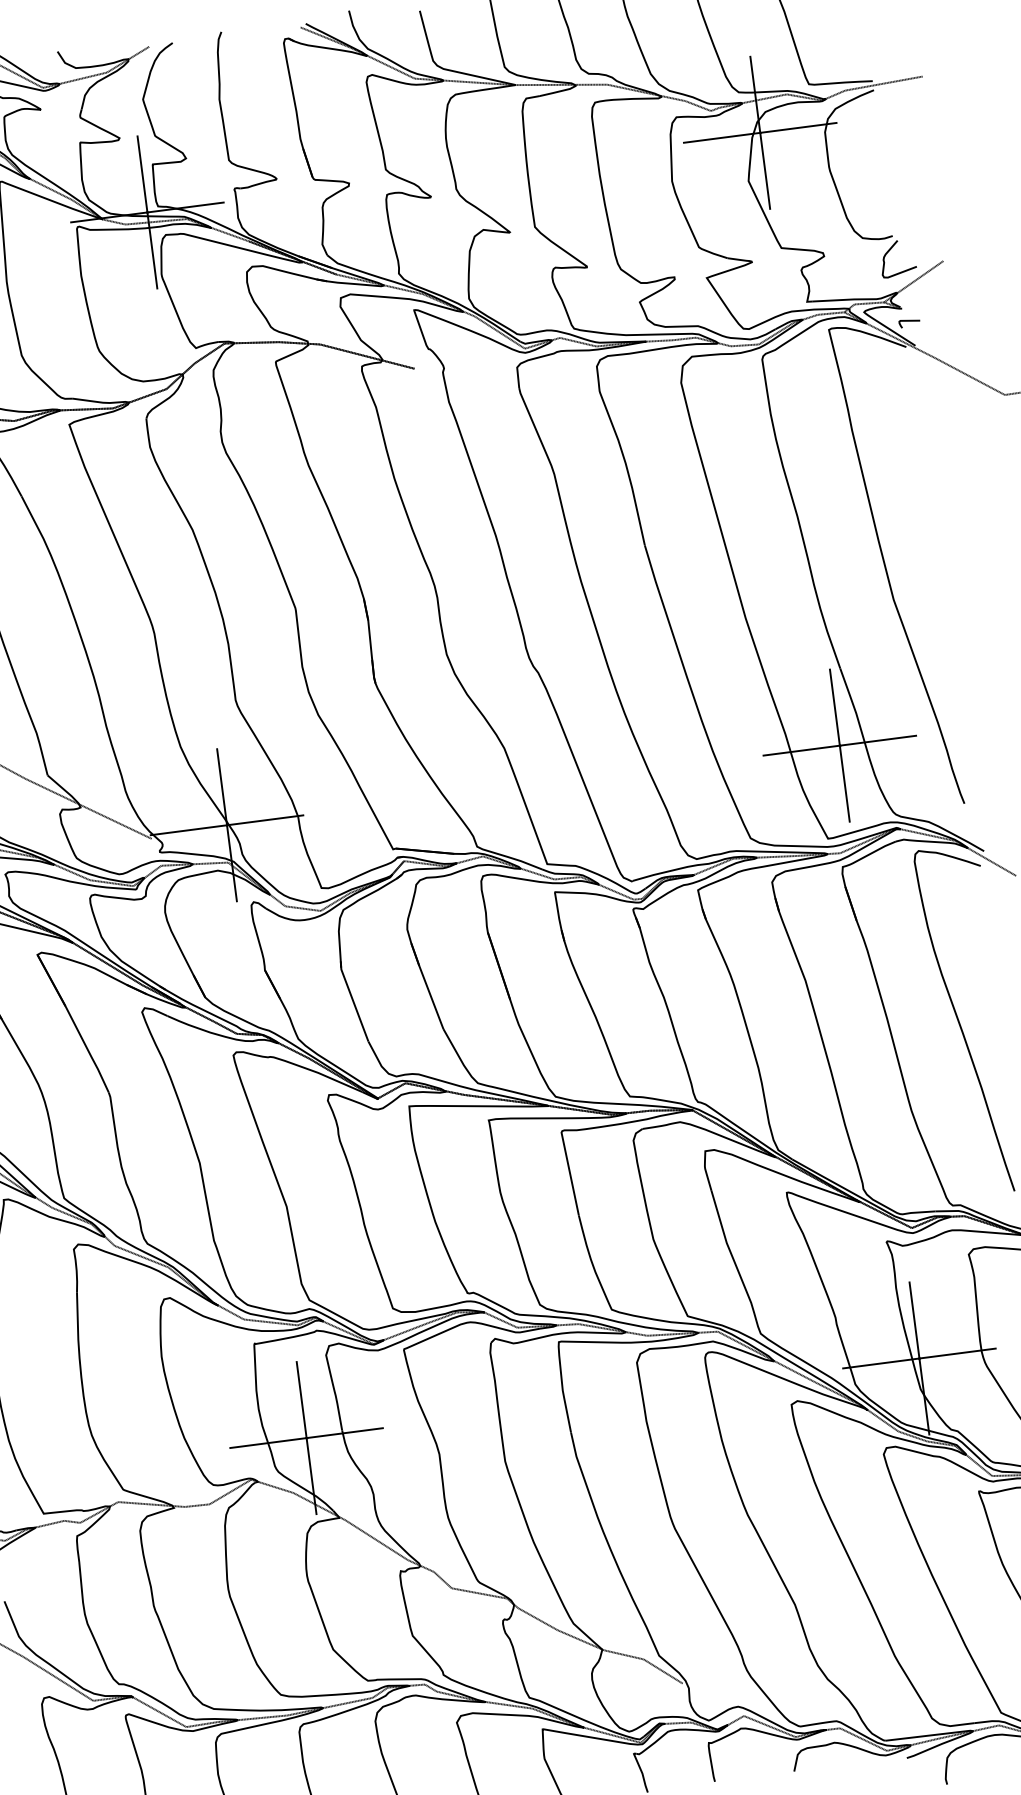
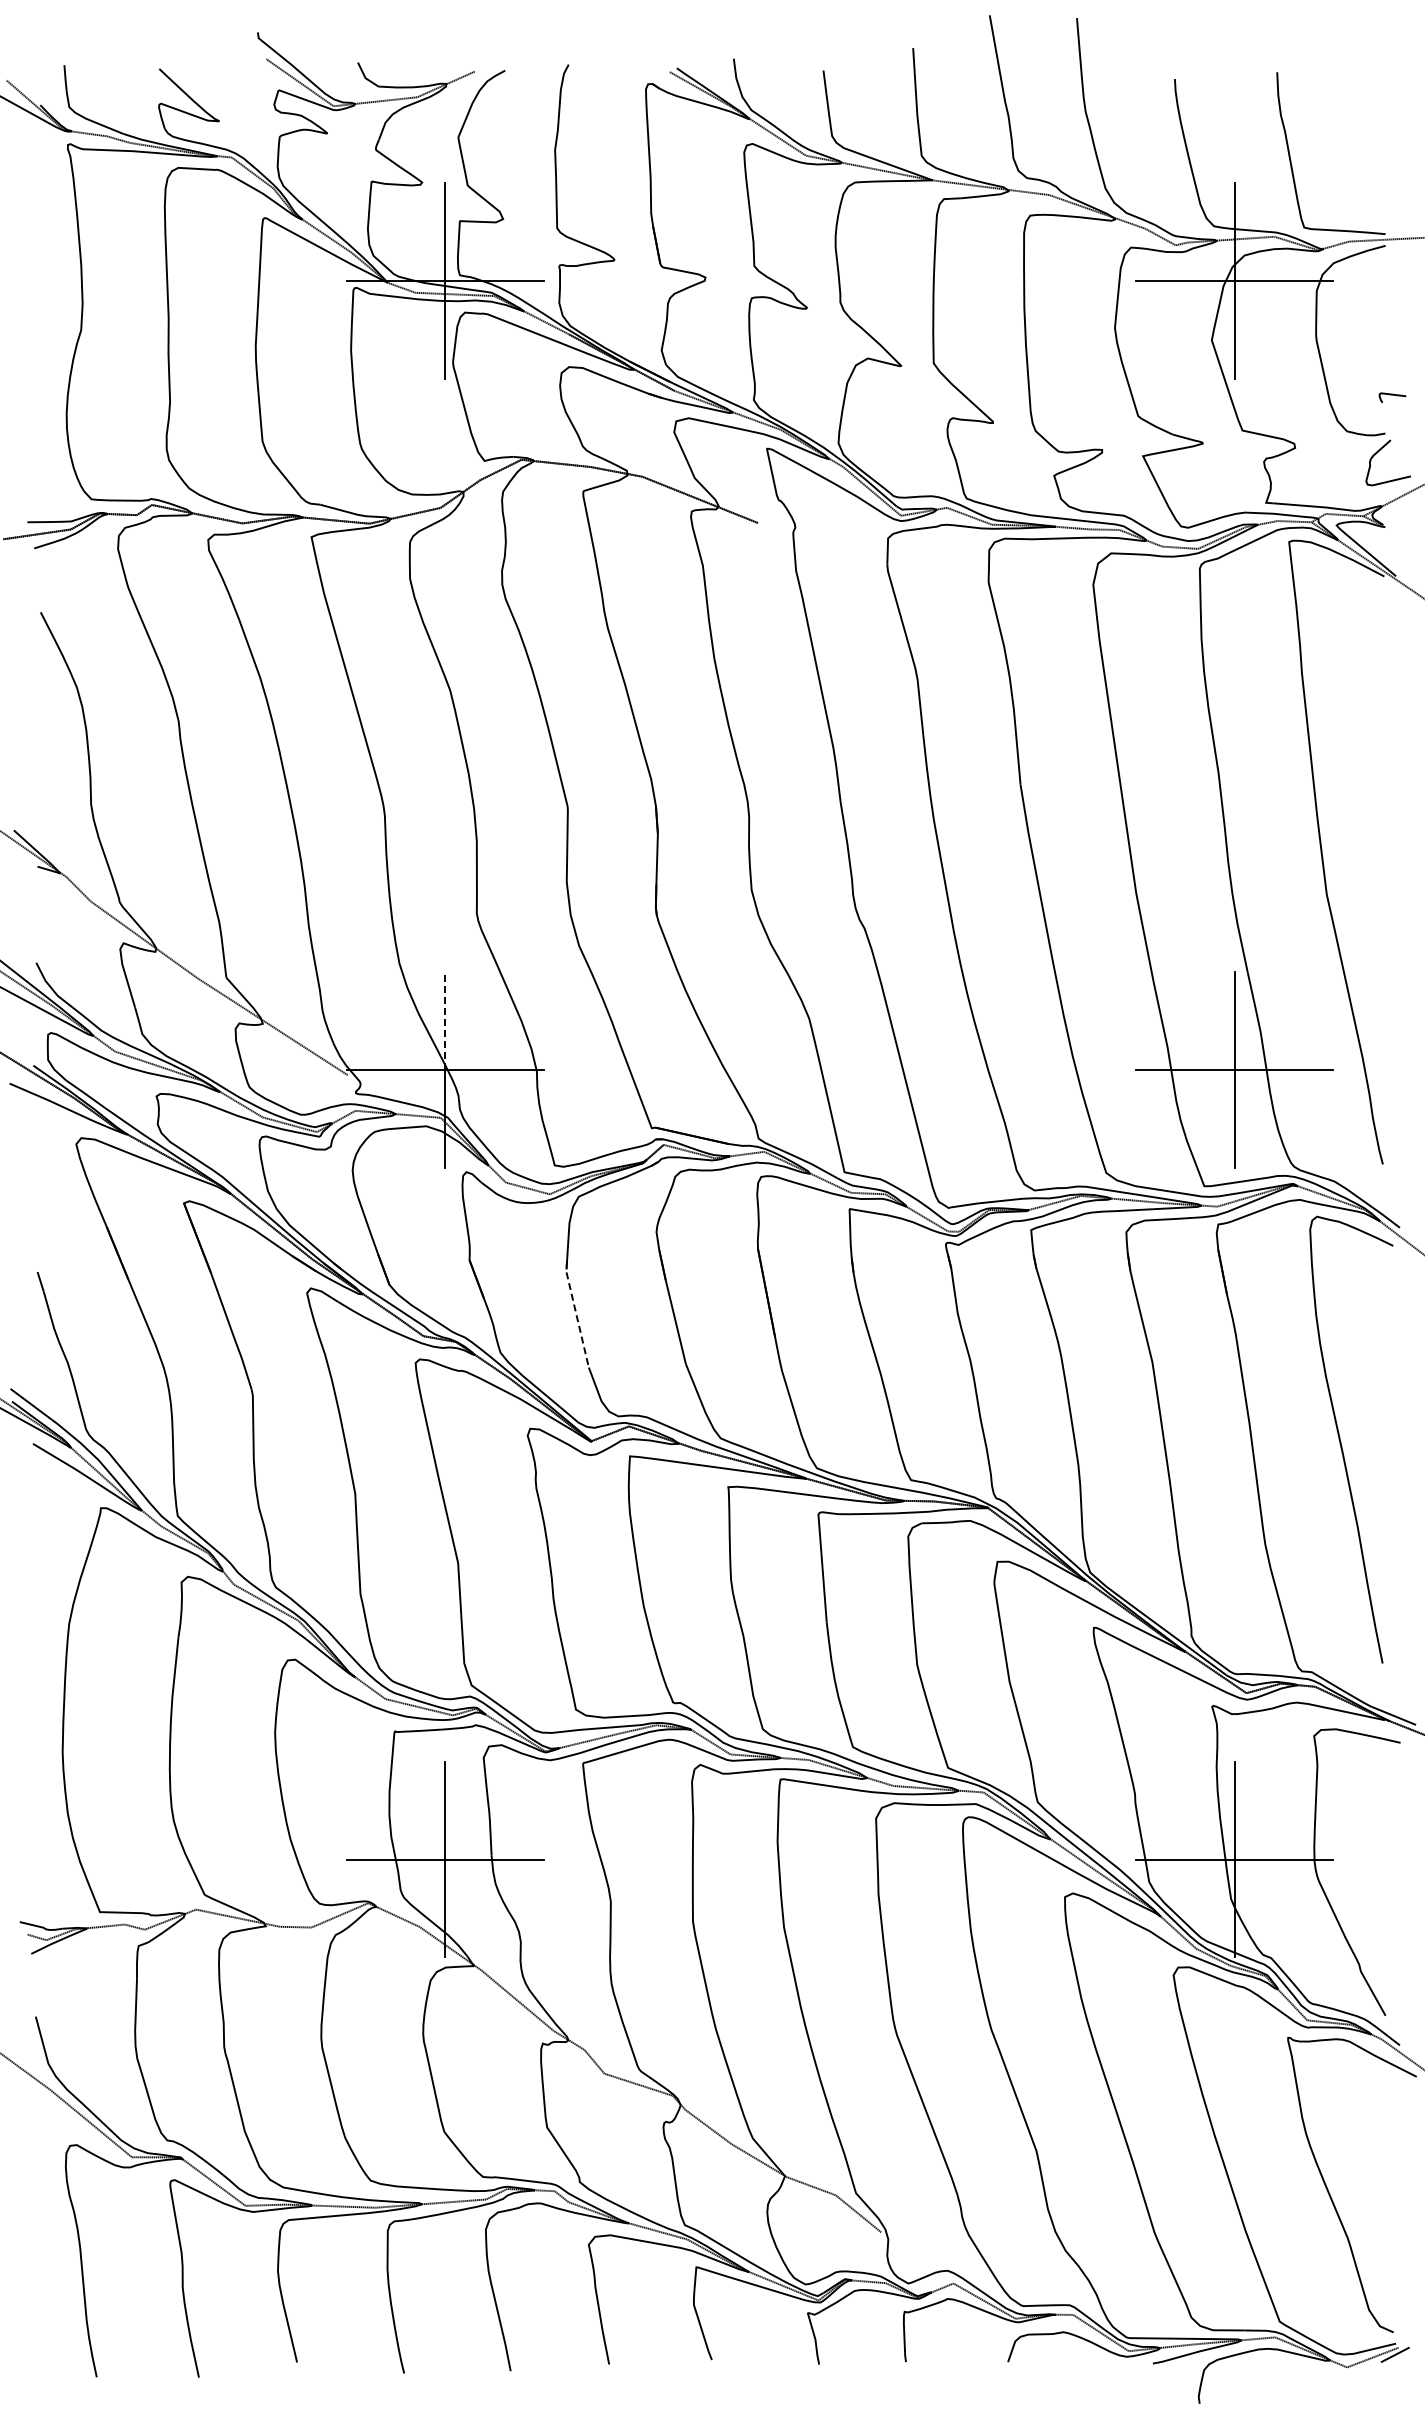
curve: (909, 321) -> (1392, 395), moved
line: (222, 787) -> (445, 1021), solid -> dashed
line: (353, 1000) -> (576, 1313), solid -> dashed

